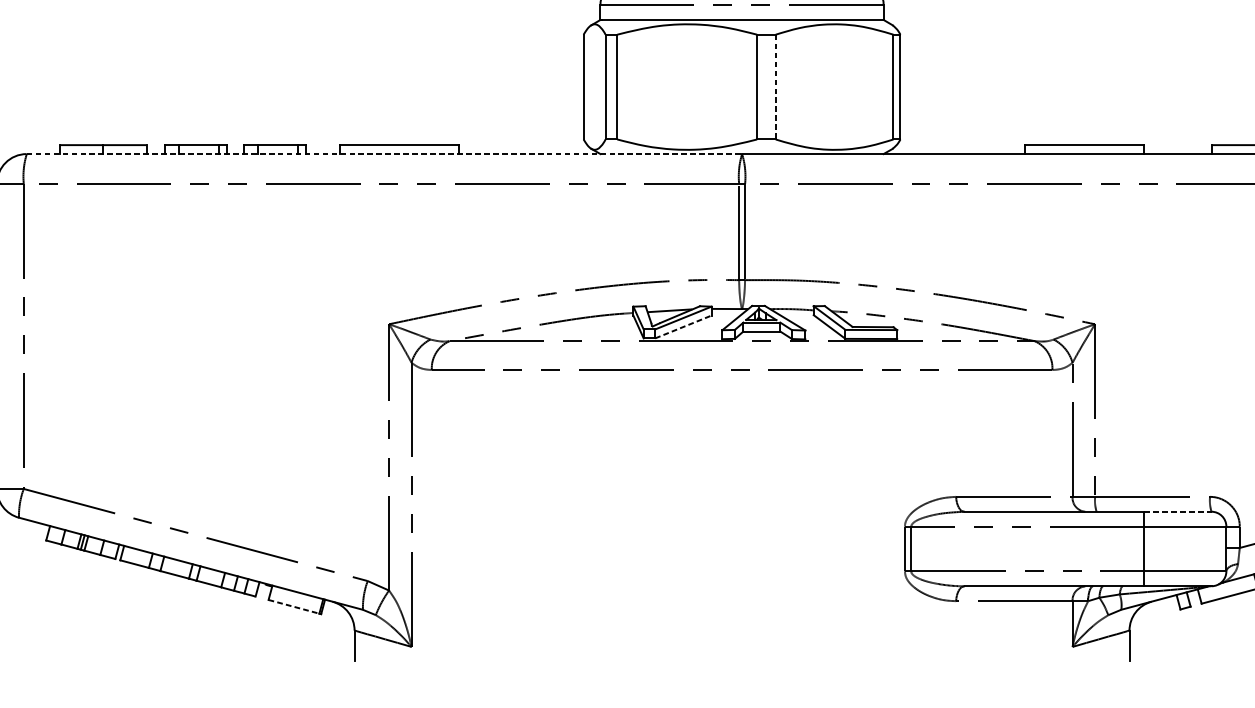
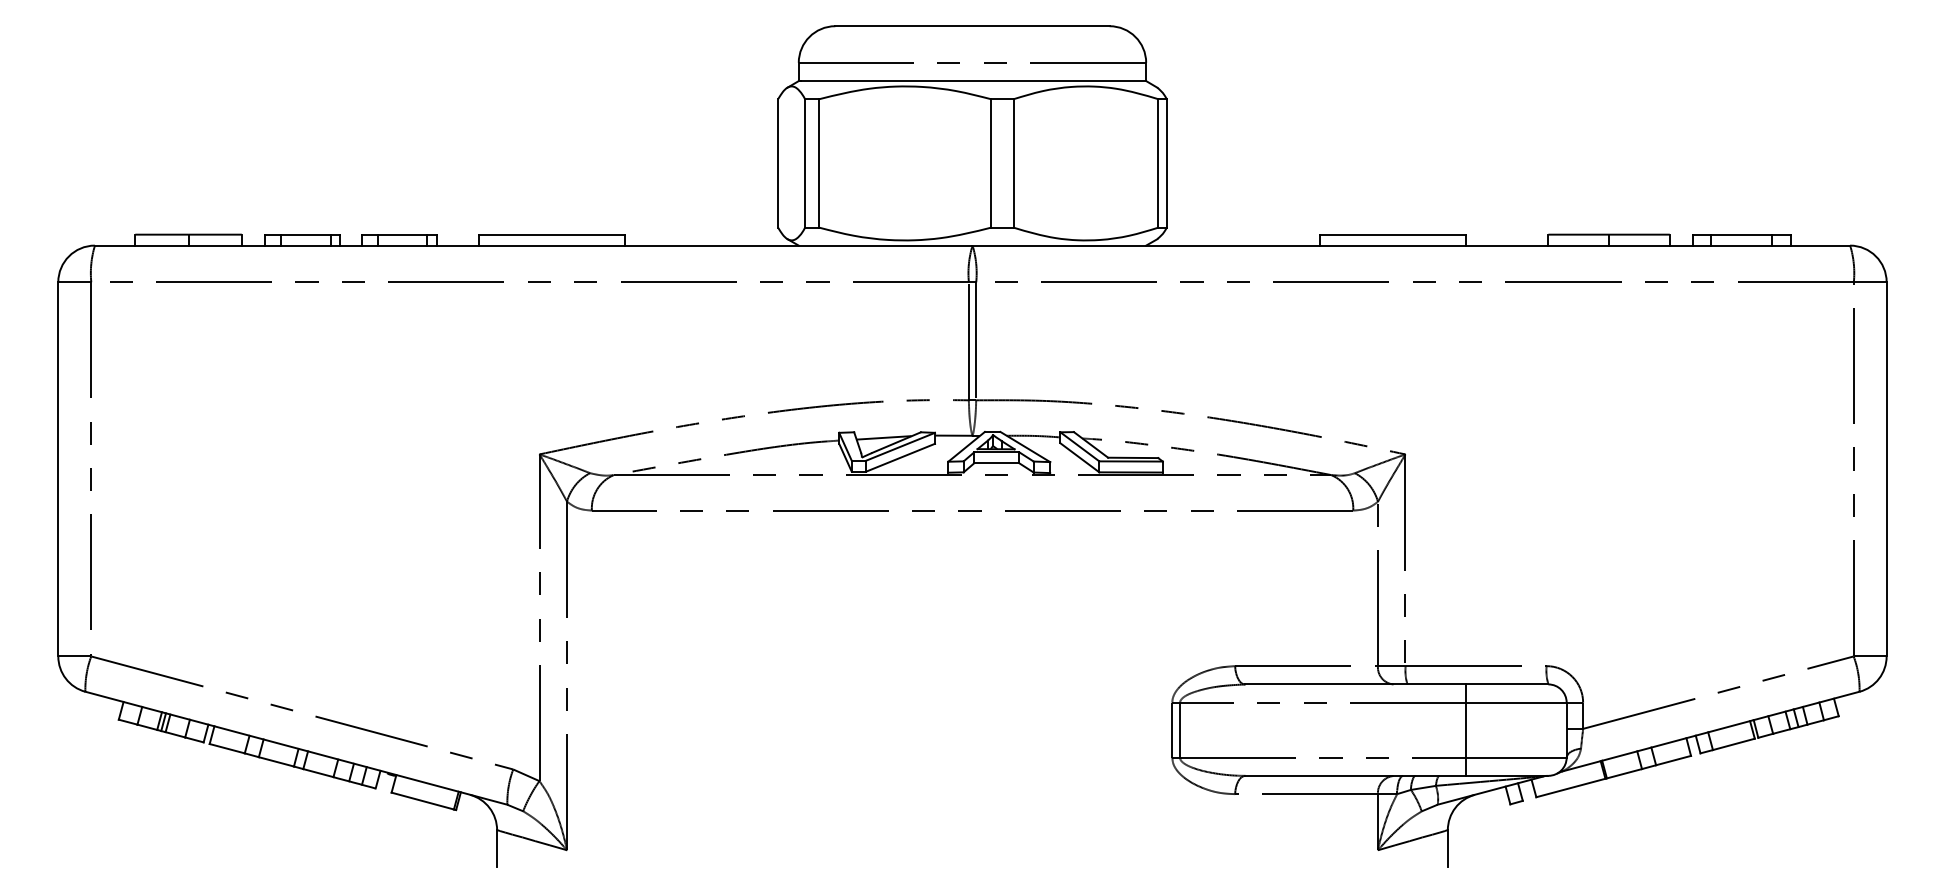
line: (775, 87) -> (1013, 163), dashed -> solid
line: (384, 153) -> (533, 245), dashed -> solid
line: (683, 326) -> (900, 457), dashed -> solid
line: (1178, 511) -> (1507, 684), dashed -> solid
line: (294, 607) -> (423, 801), dashed -> solid

